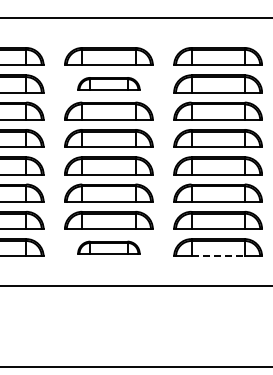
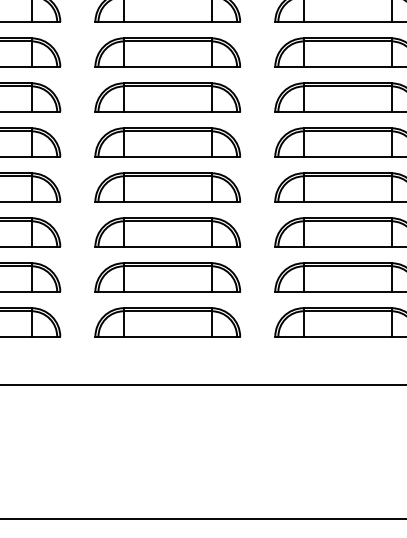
part: (108, 83) -> (167, 51), size x1.43
part: (108, 247) -> (167, 321), size x1.43
line: (218, 256) -> (348, 336), dashed -> solid

